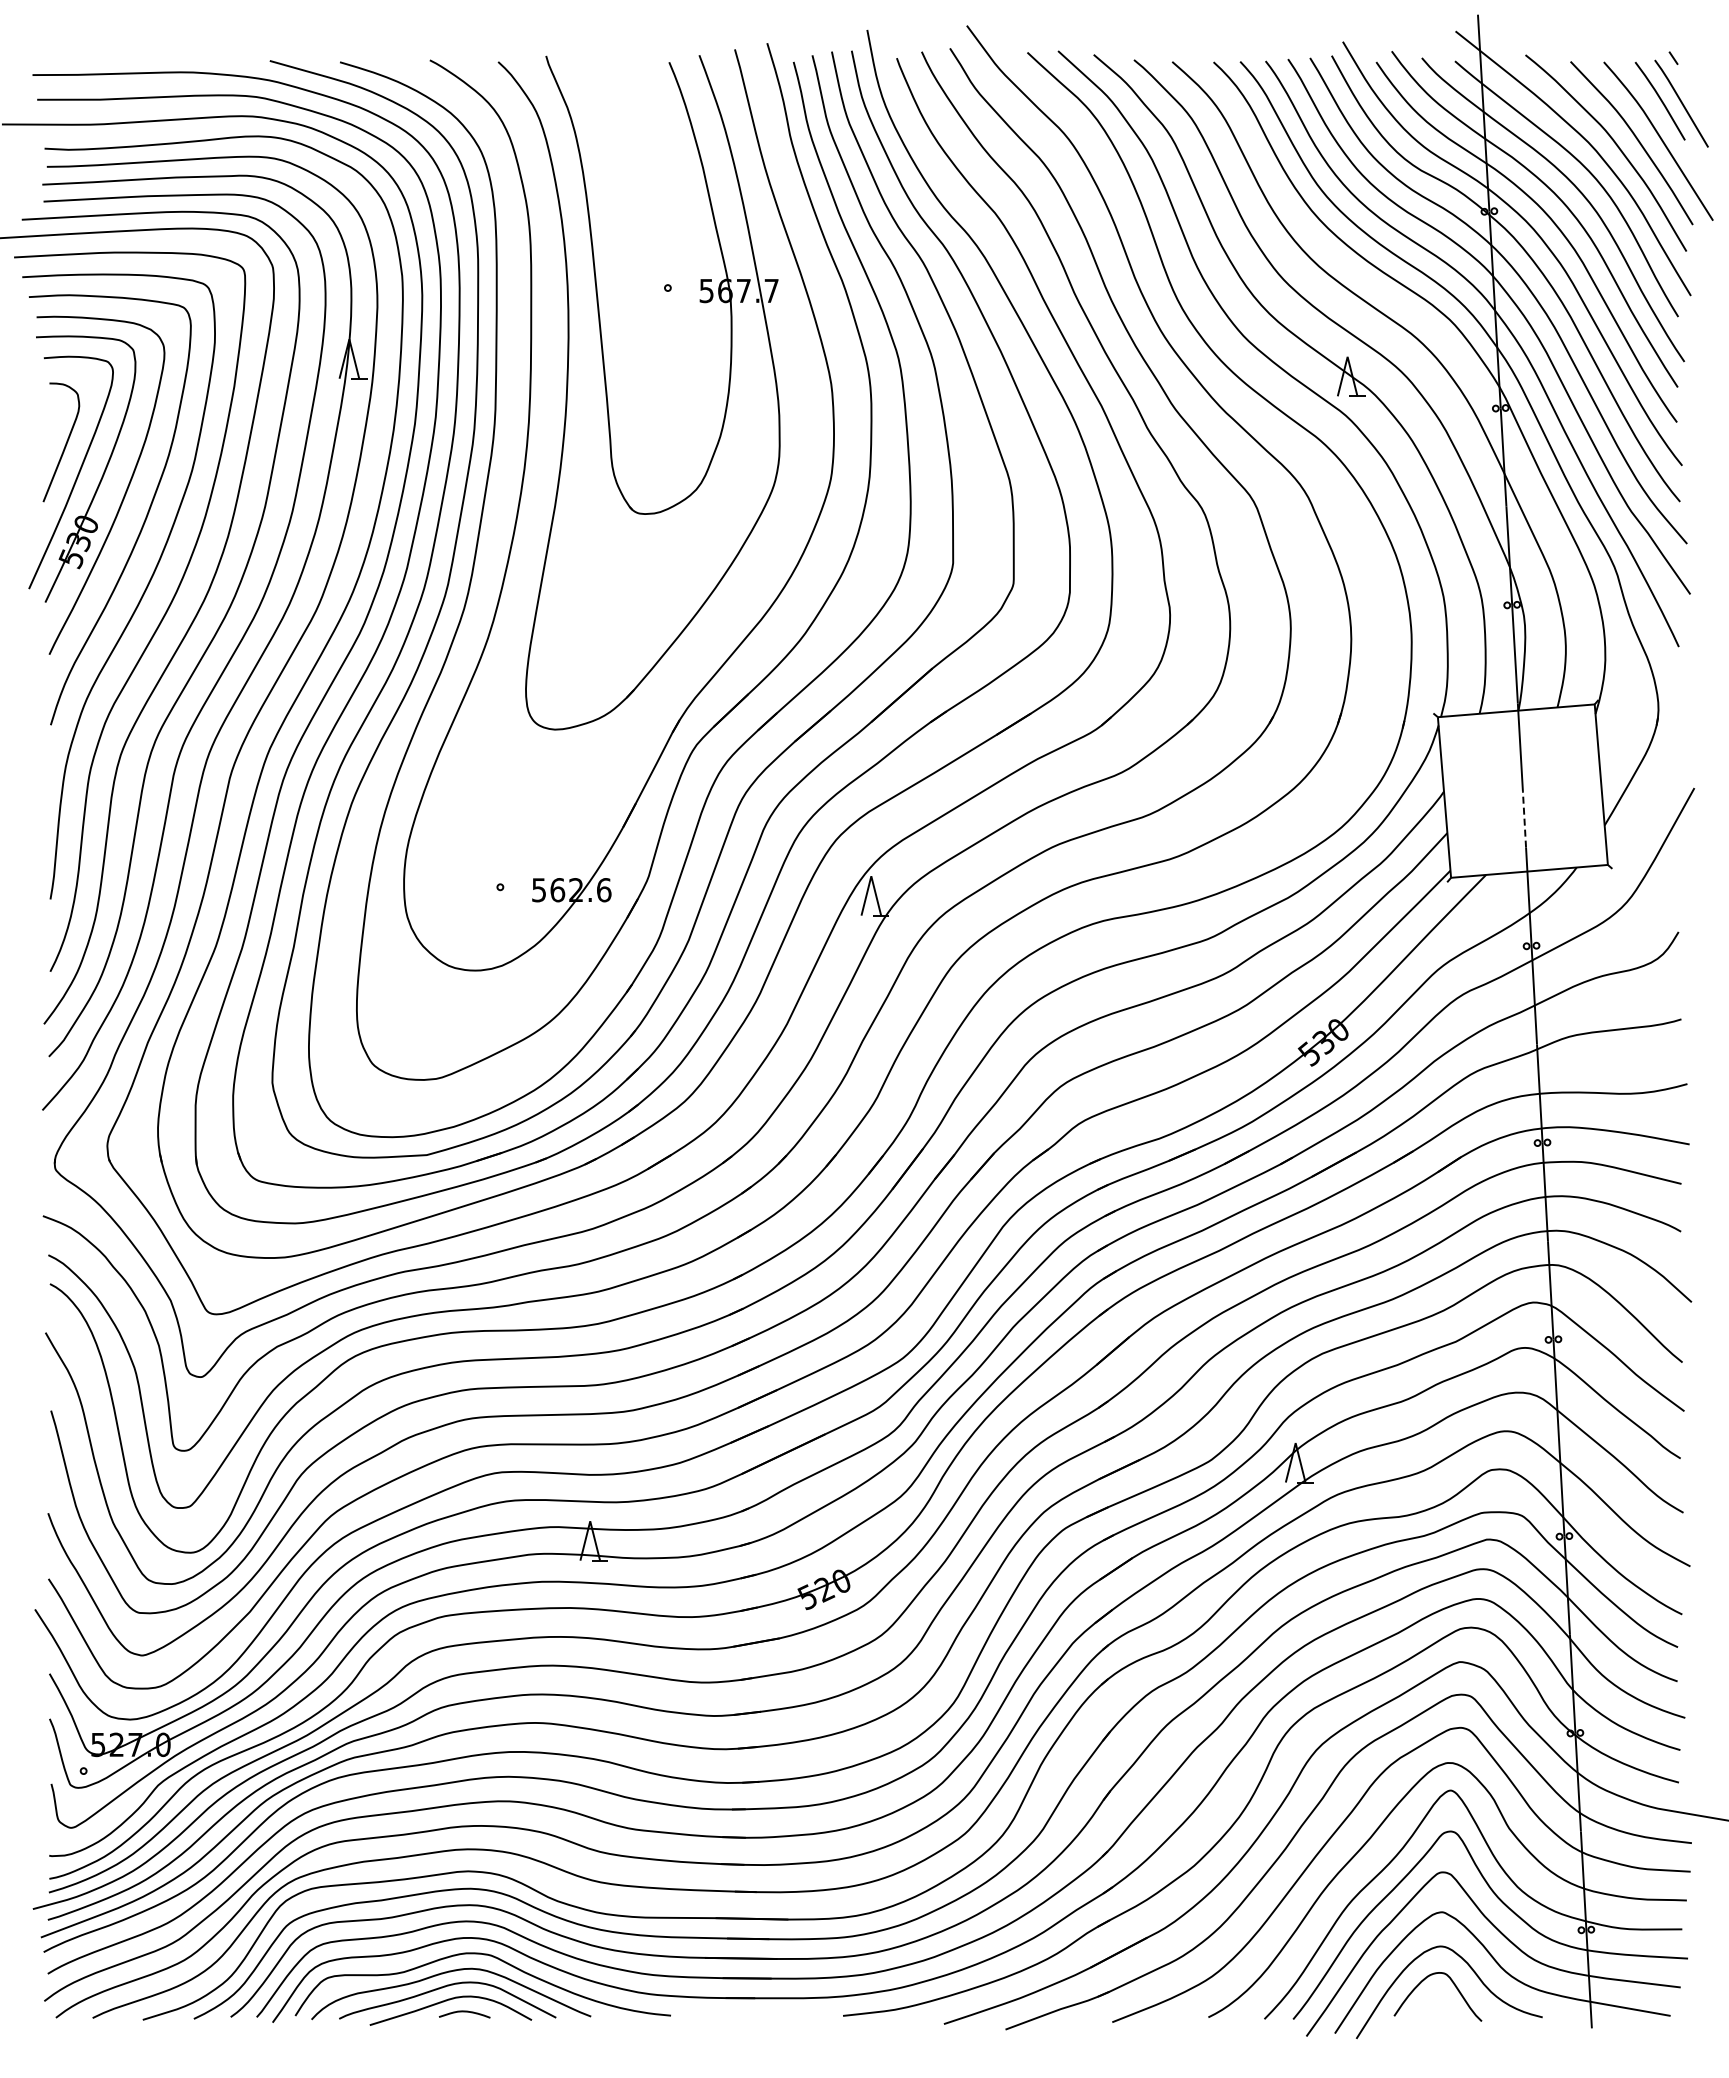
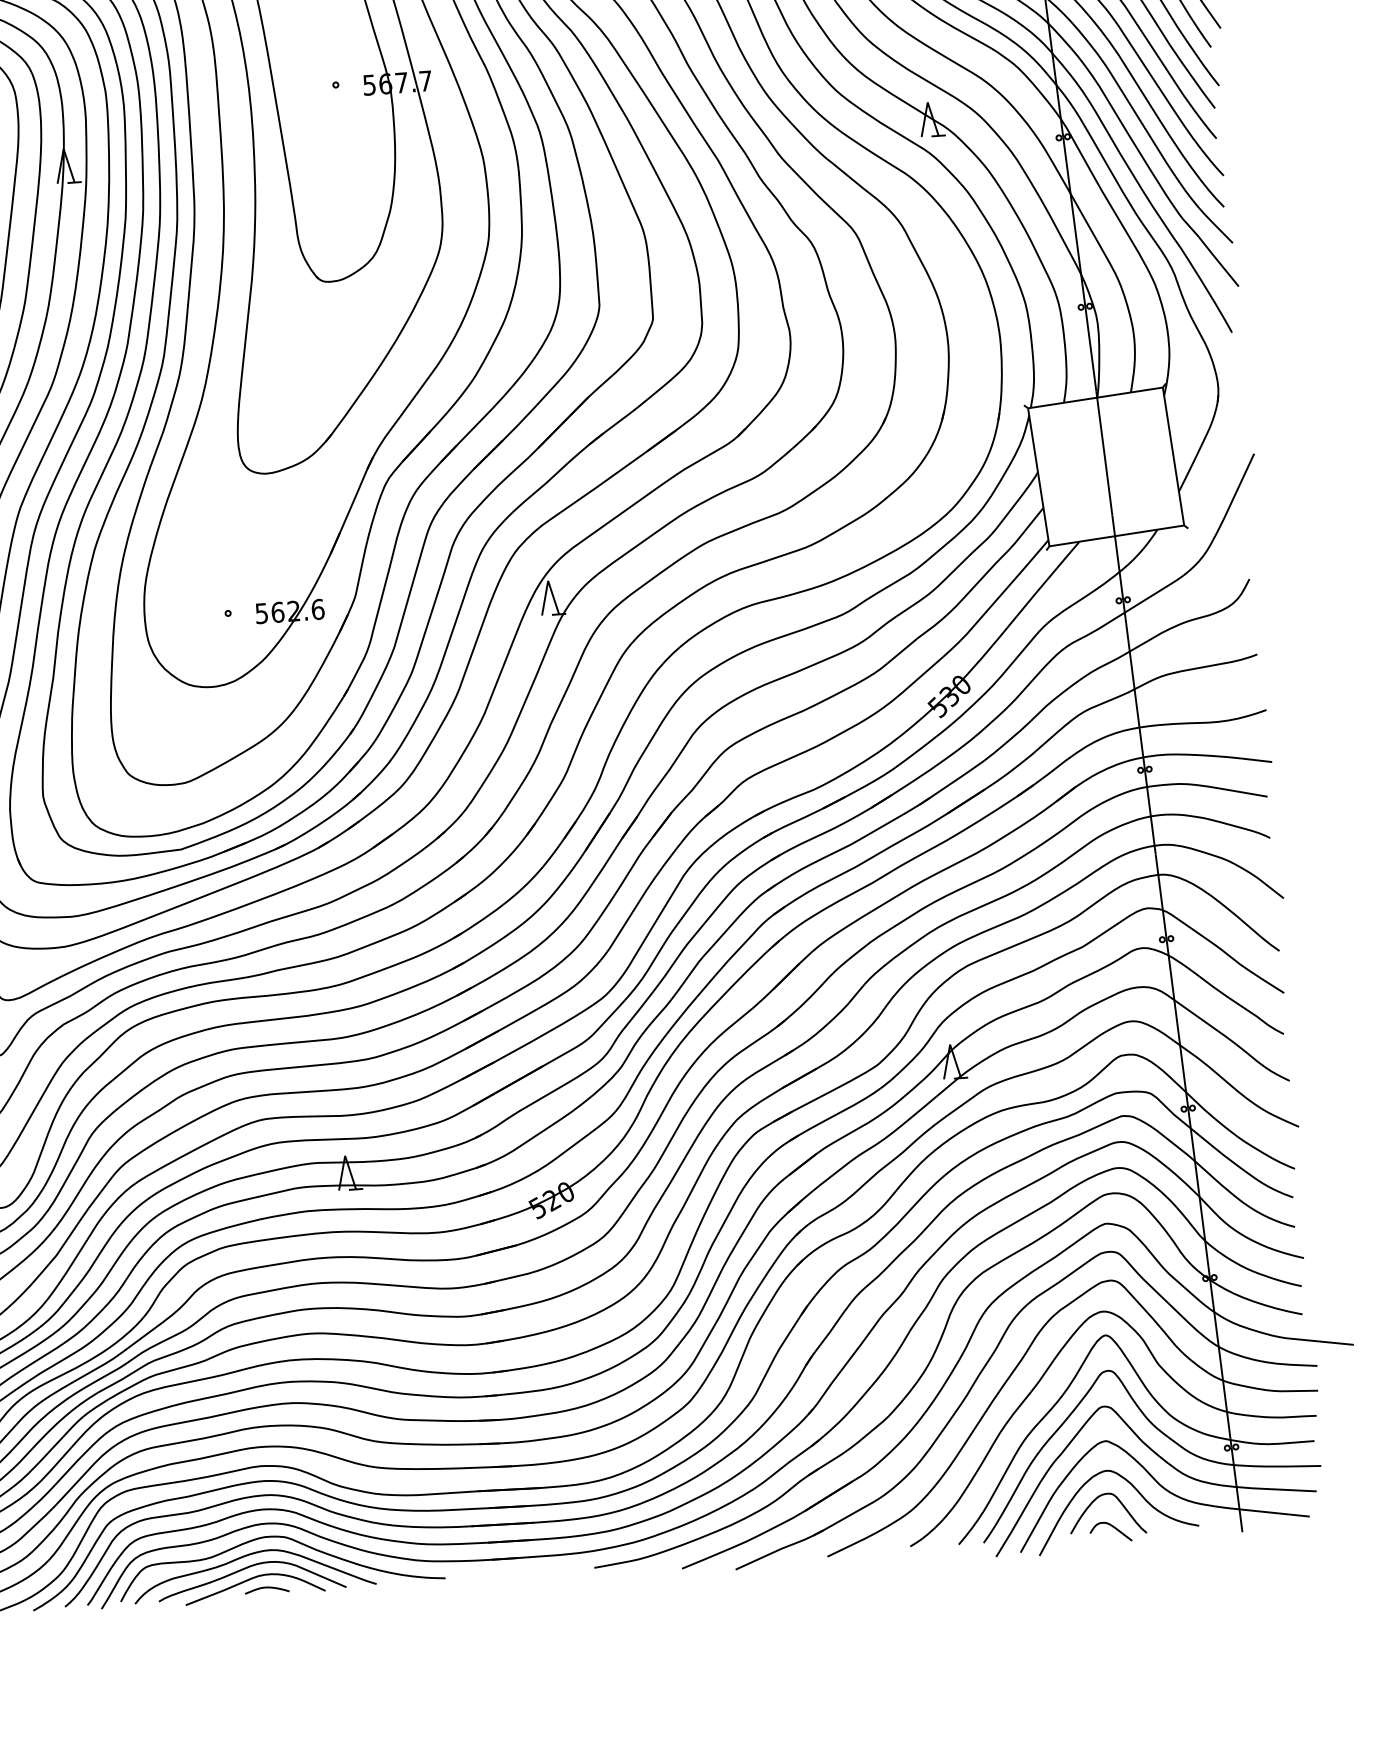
line: (1524, 818) -> (1109, 490), dashed -> solid
curve: (1444, 2013) -> (1114, 1528), added

